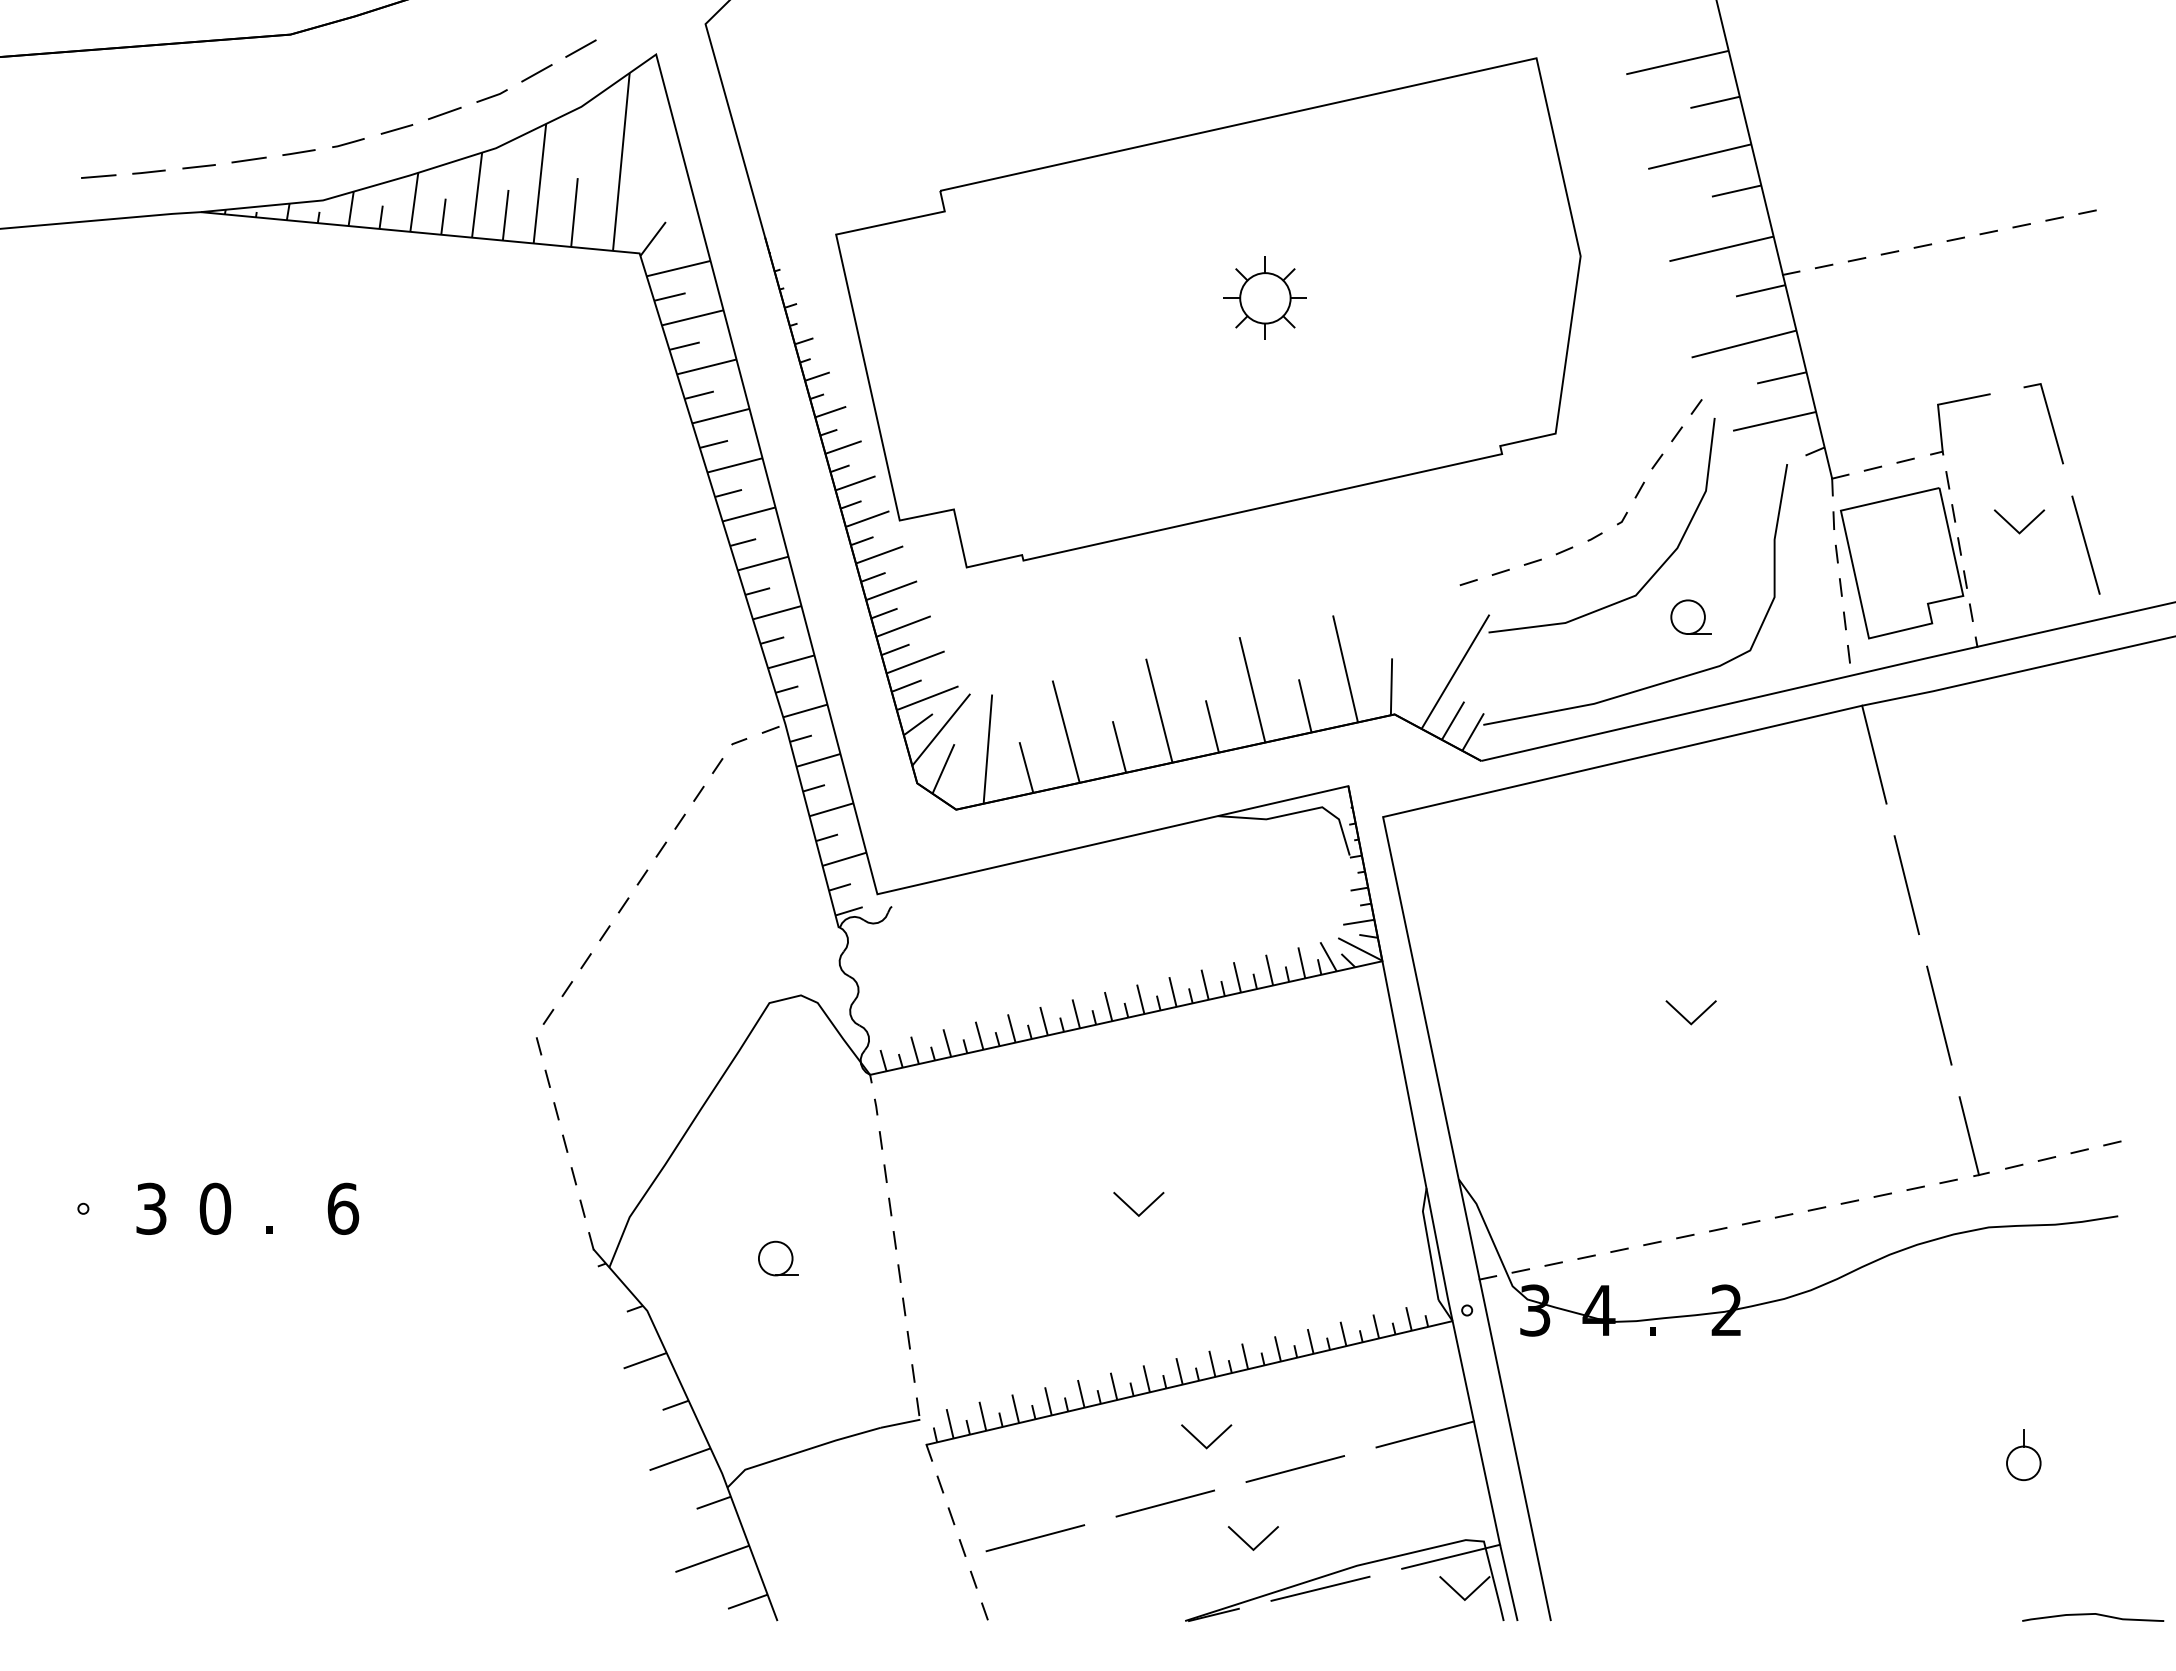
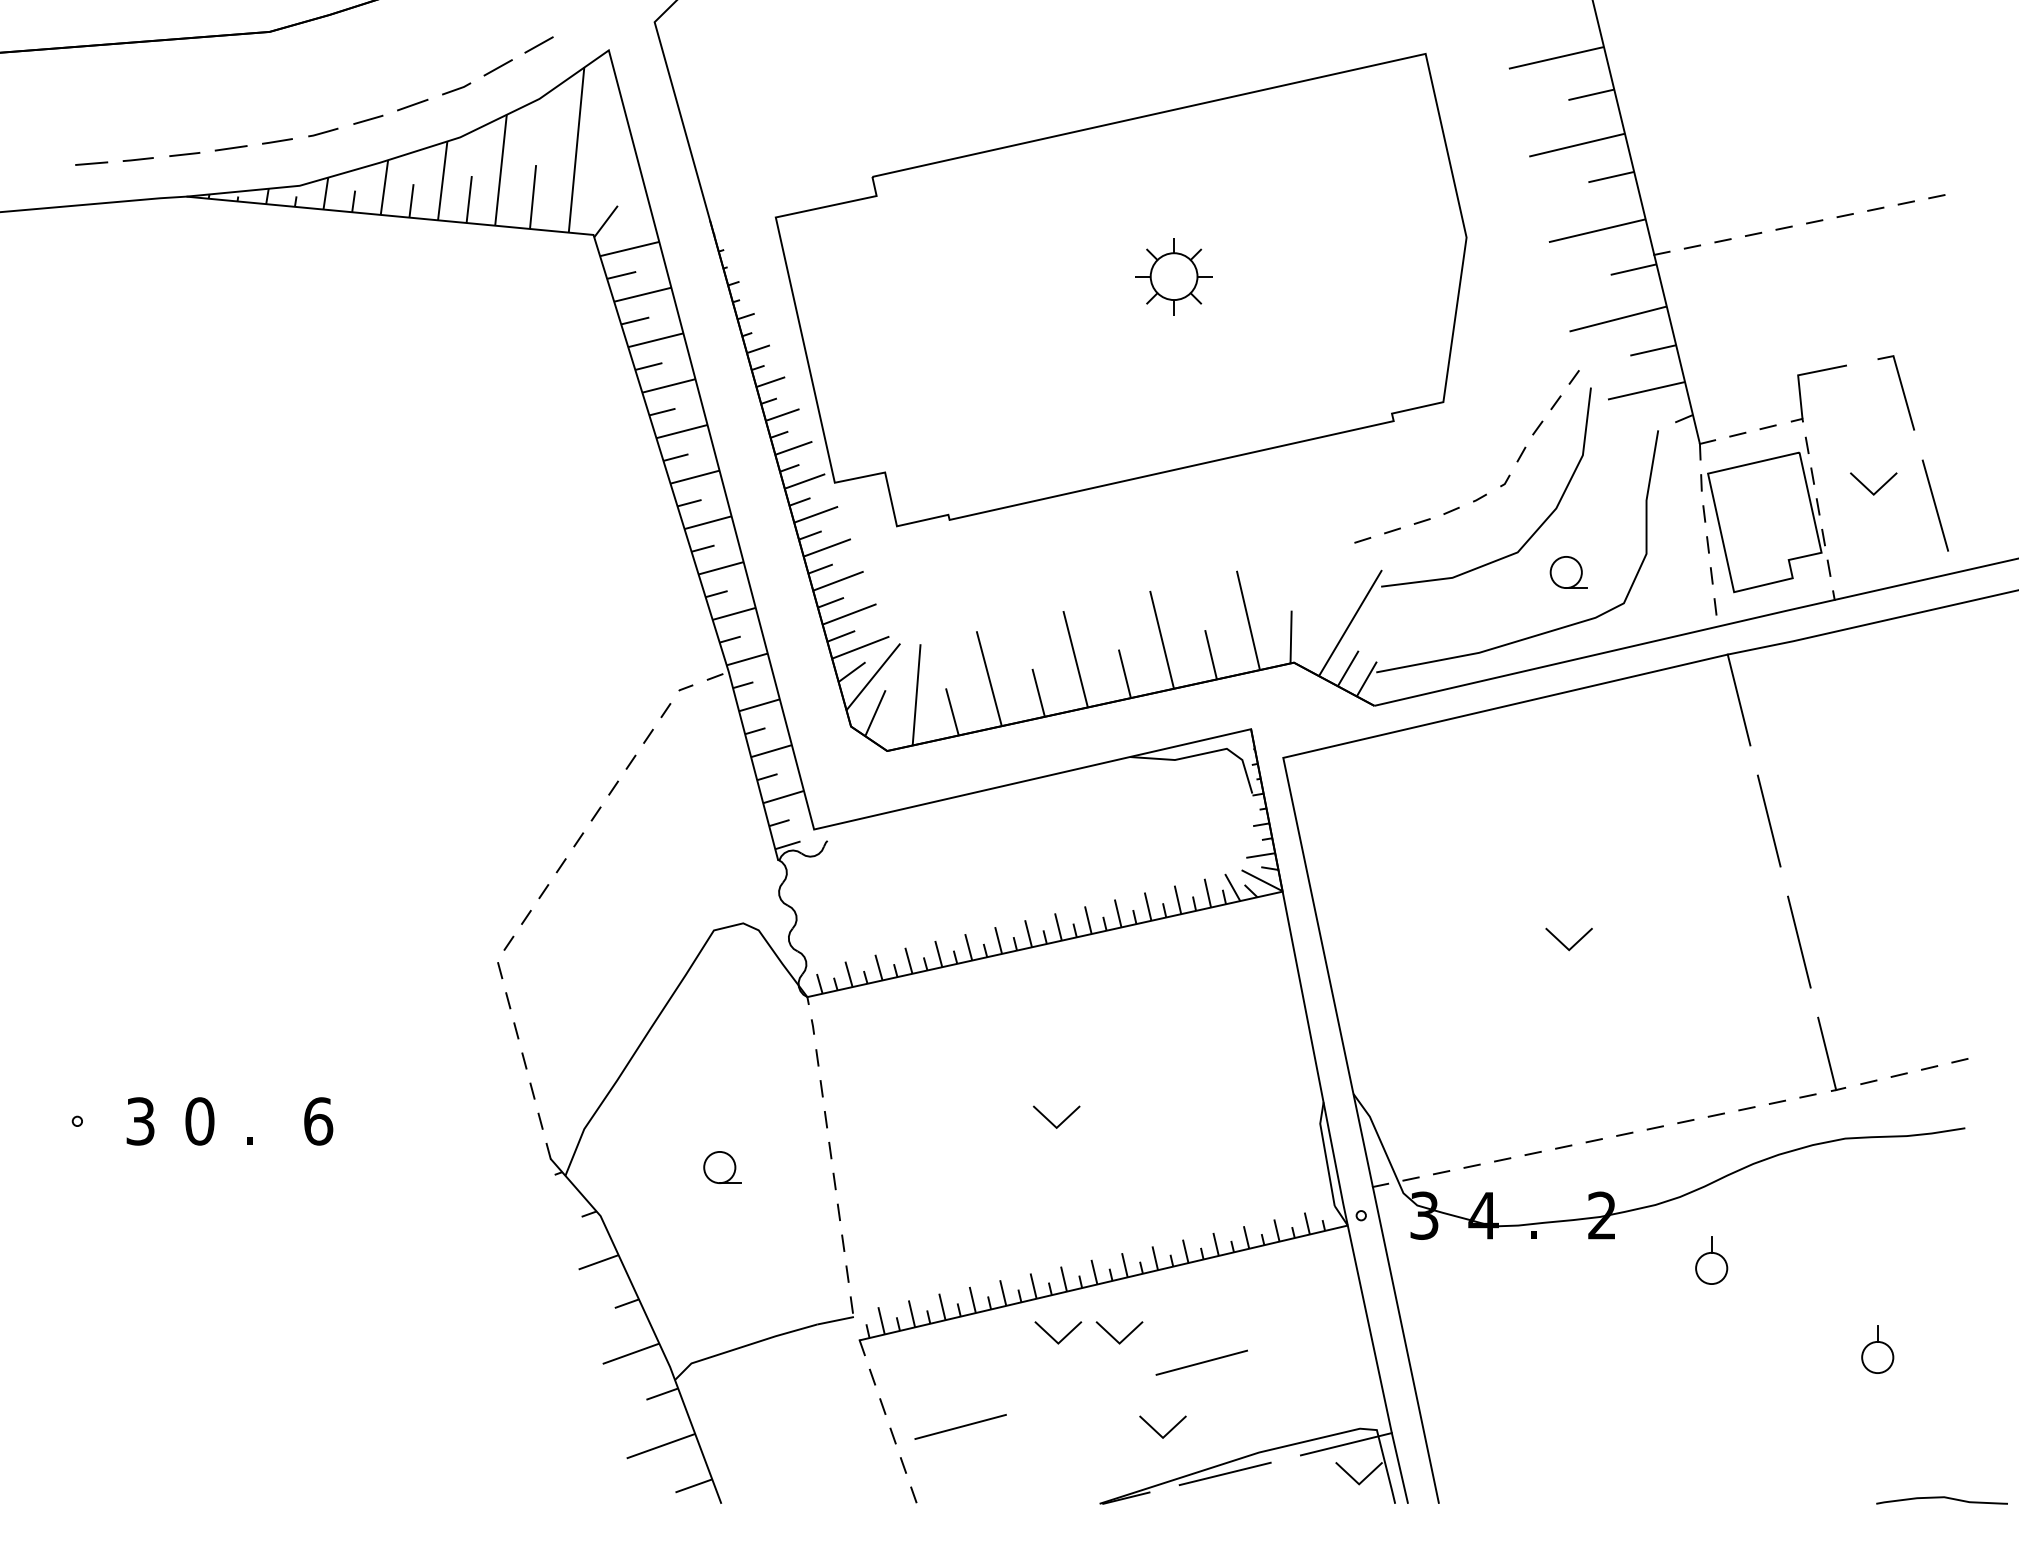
part: (1844, 1358) -> (1711, 1260), added
line: (1425, 1434) -> (1322, 1330), removed
line: (1134, 1441) -> (1052, 1337), added
line: (1165, 1503) -> (1081, 1394), removed

